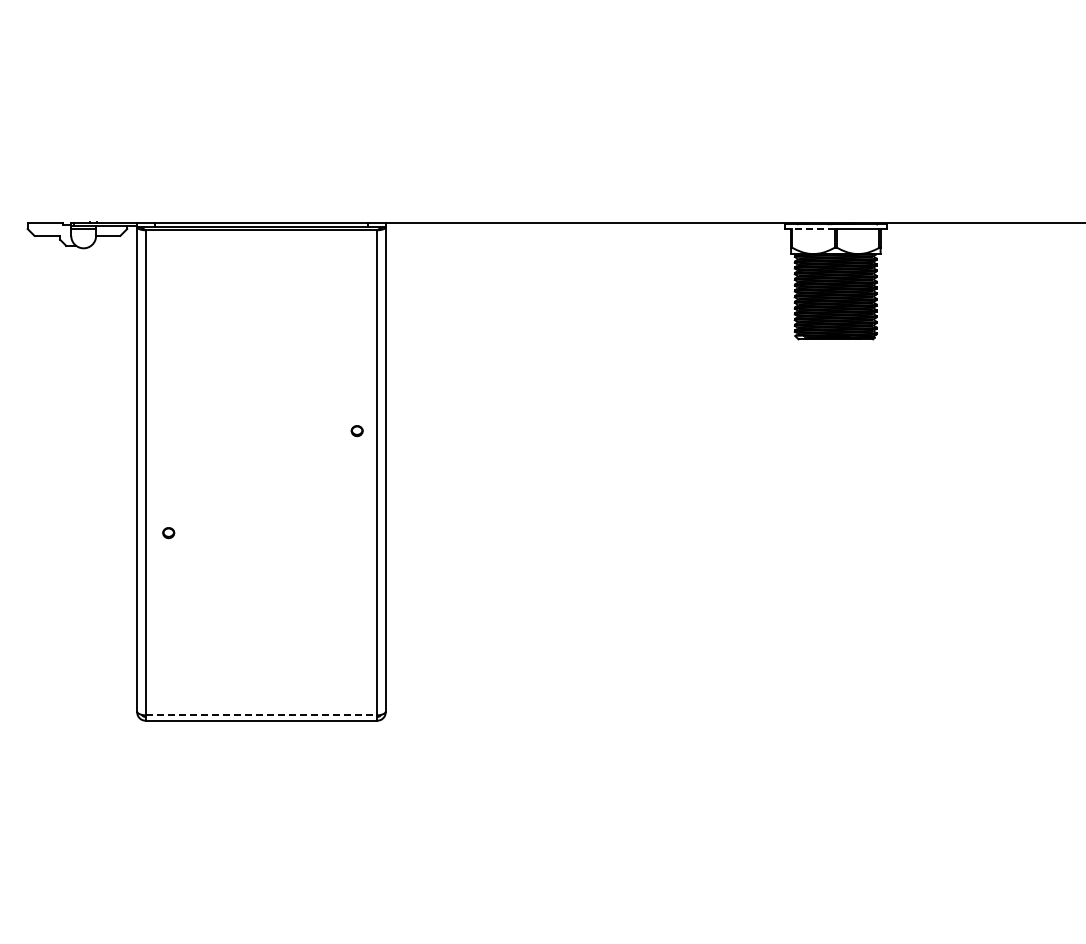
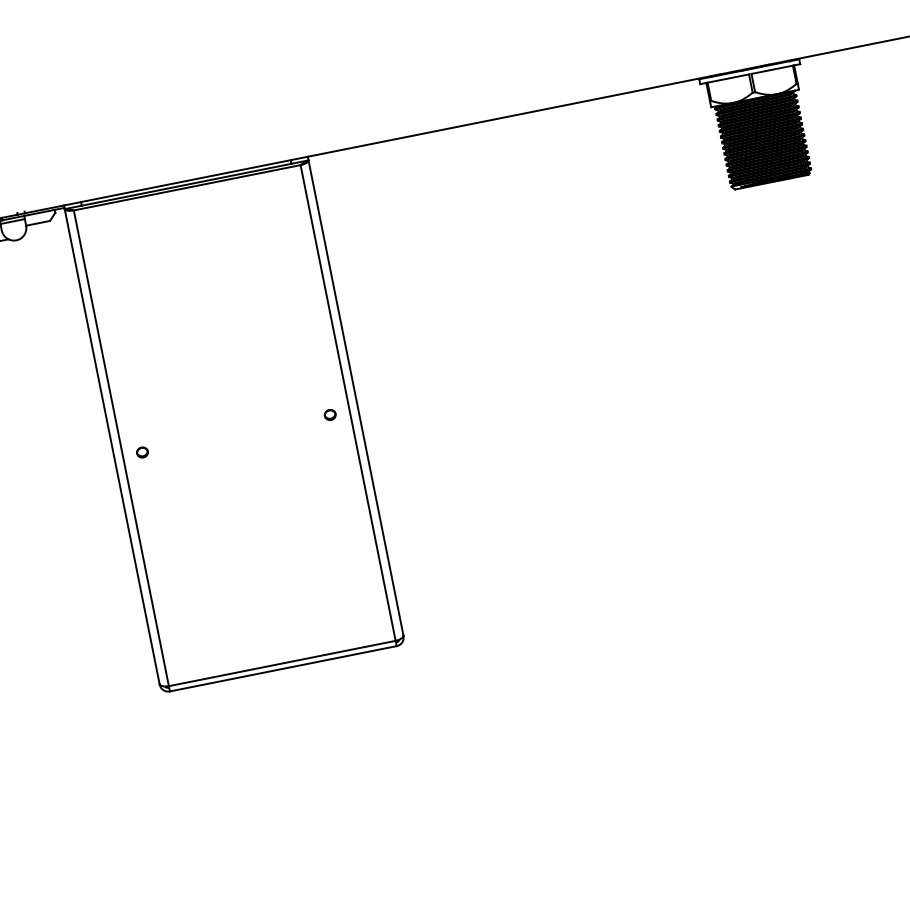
line: (812, 229) -> (727, 79), dashed -> solid
part: (356, 431) -> (329, 415), moved
part: (168, 533) -> (142, 452), moved
line: (261, 715) -> (282, 663), dashed -> solid

